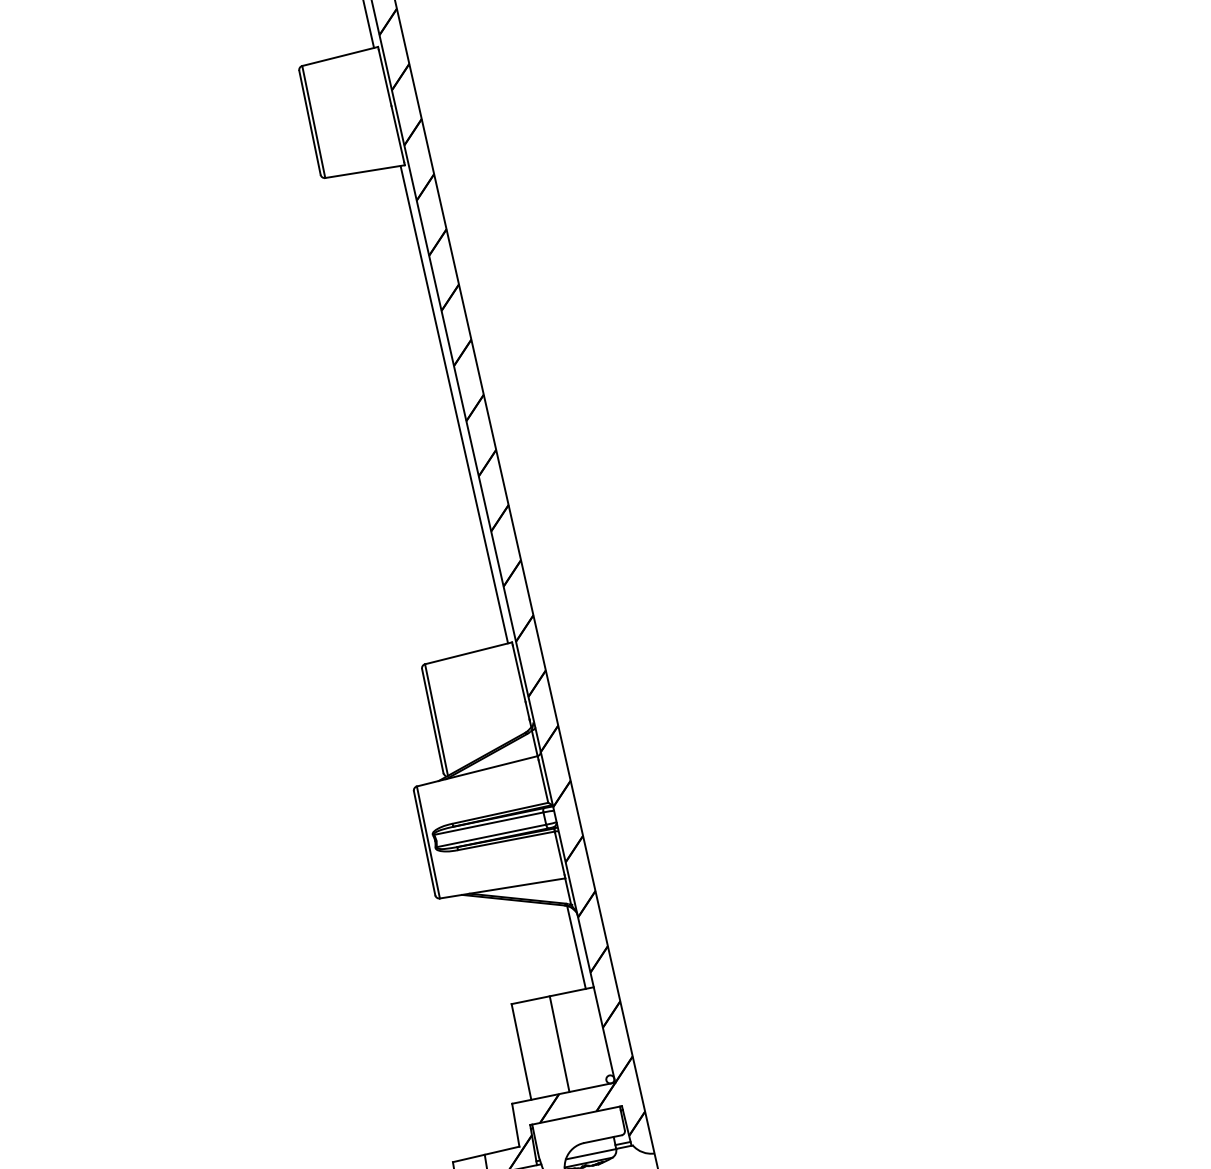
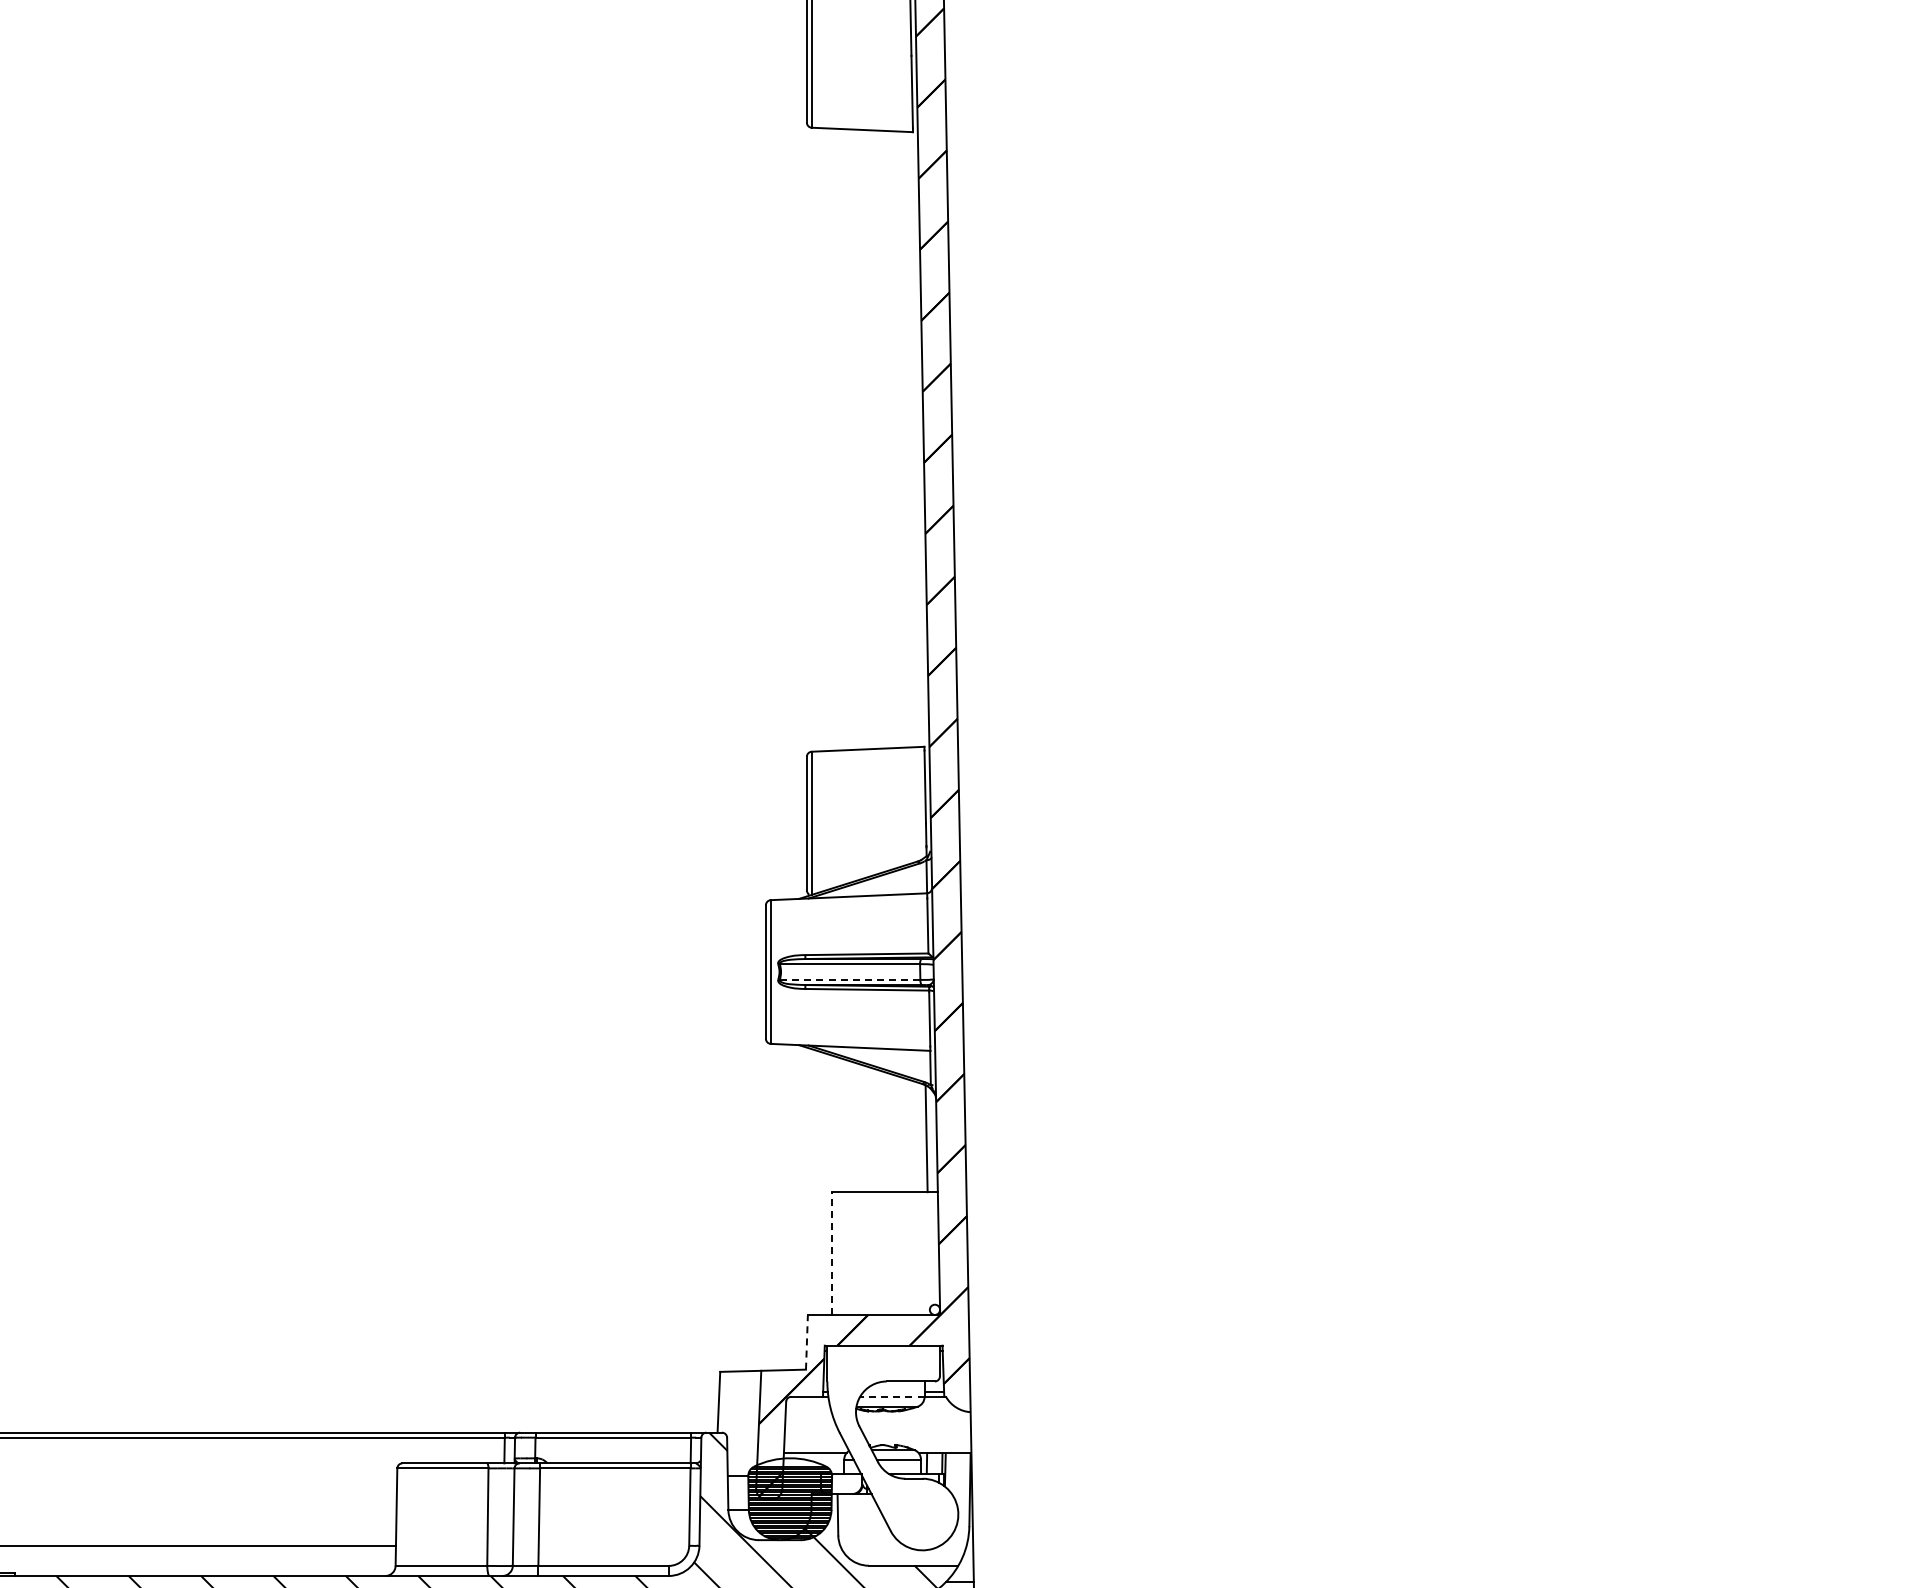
line: (454, 404) -> (913, 439), removed
line: (490, 835) -> (849, 979), solid -> dashed
line: (559, 1044) -> (881, 1253), removed
line: (521, 1051) -> (832, 1253), solid -> dashed
line: (515, 1124) -> (806, 1341), solid -> dashed
line: (590, 1154) -> (891, 1397), solid -> dashed

